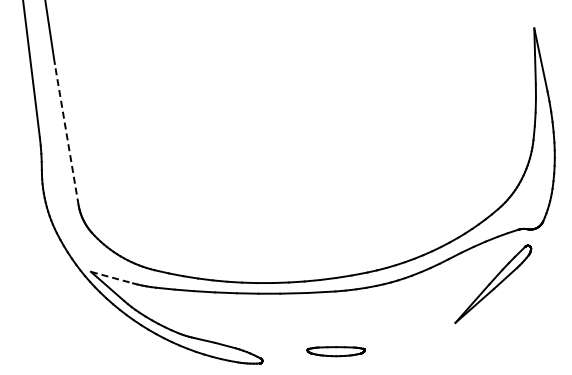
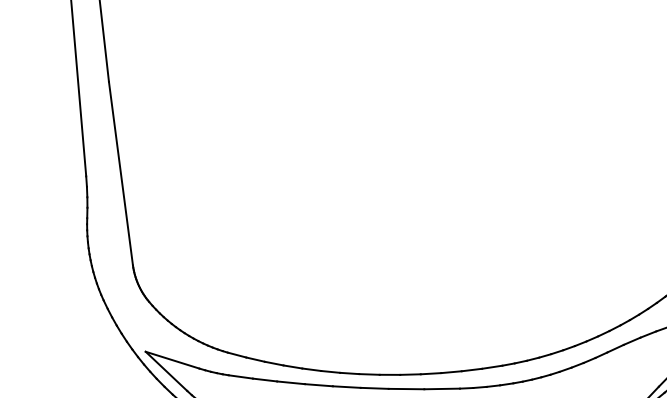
line: (66, 134) -> (120, 173), dashed -> solid
line: (111, 277) -> (171, 360), dashed -> solid

